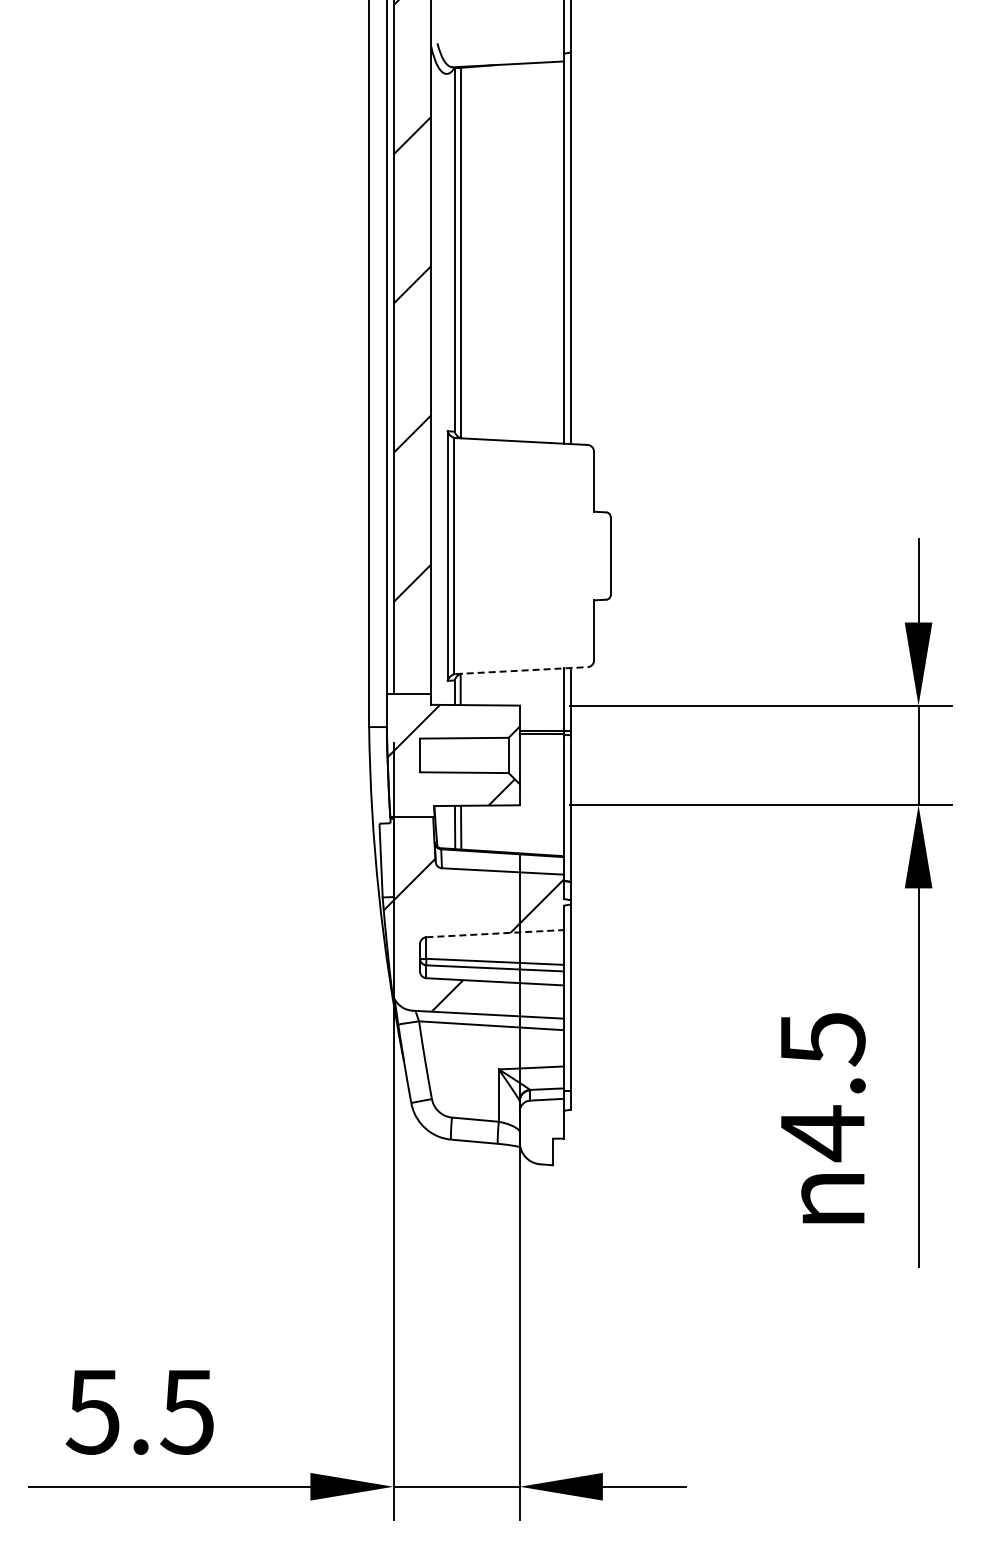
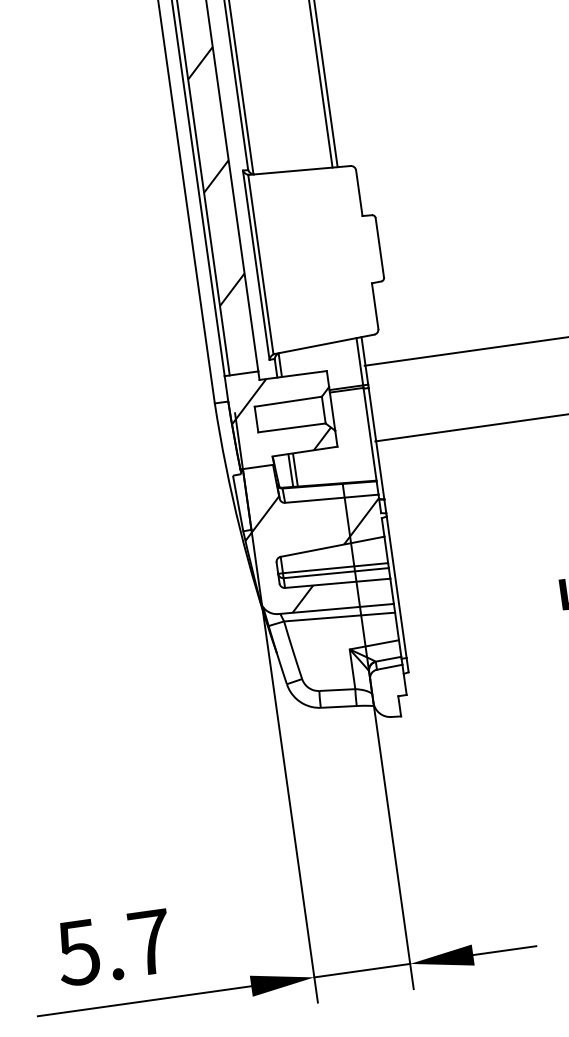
line: (522, 670) -> (325, 344), dashed -> solid
line: (495, 933) -> (332, 546), dashed -> solid
text: (187, 1412) -> (150, 943), 5.5 -> 5.7

